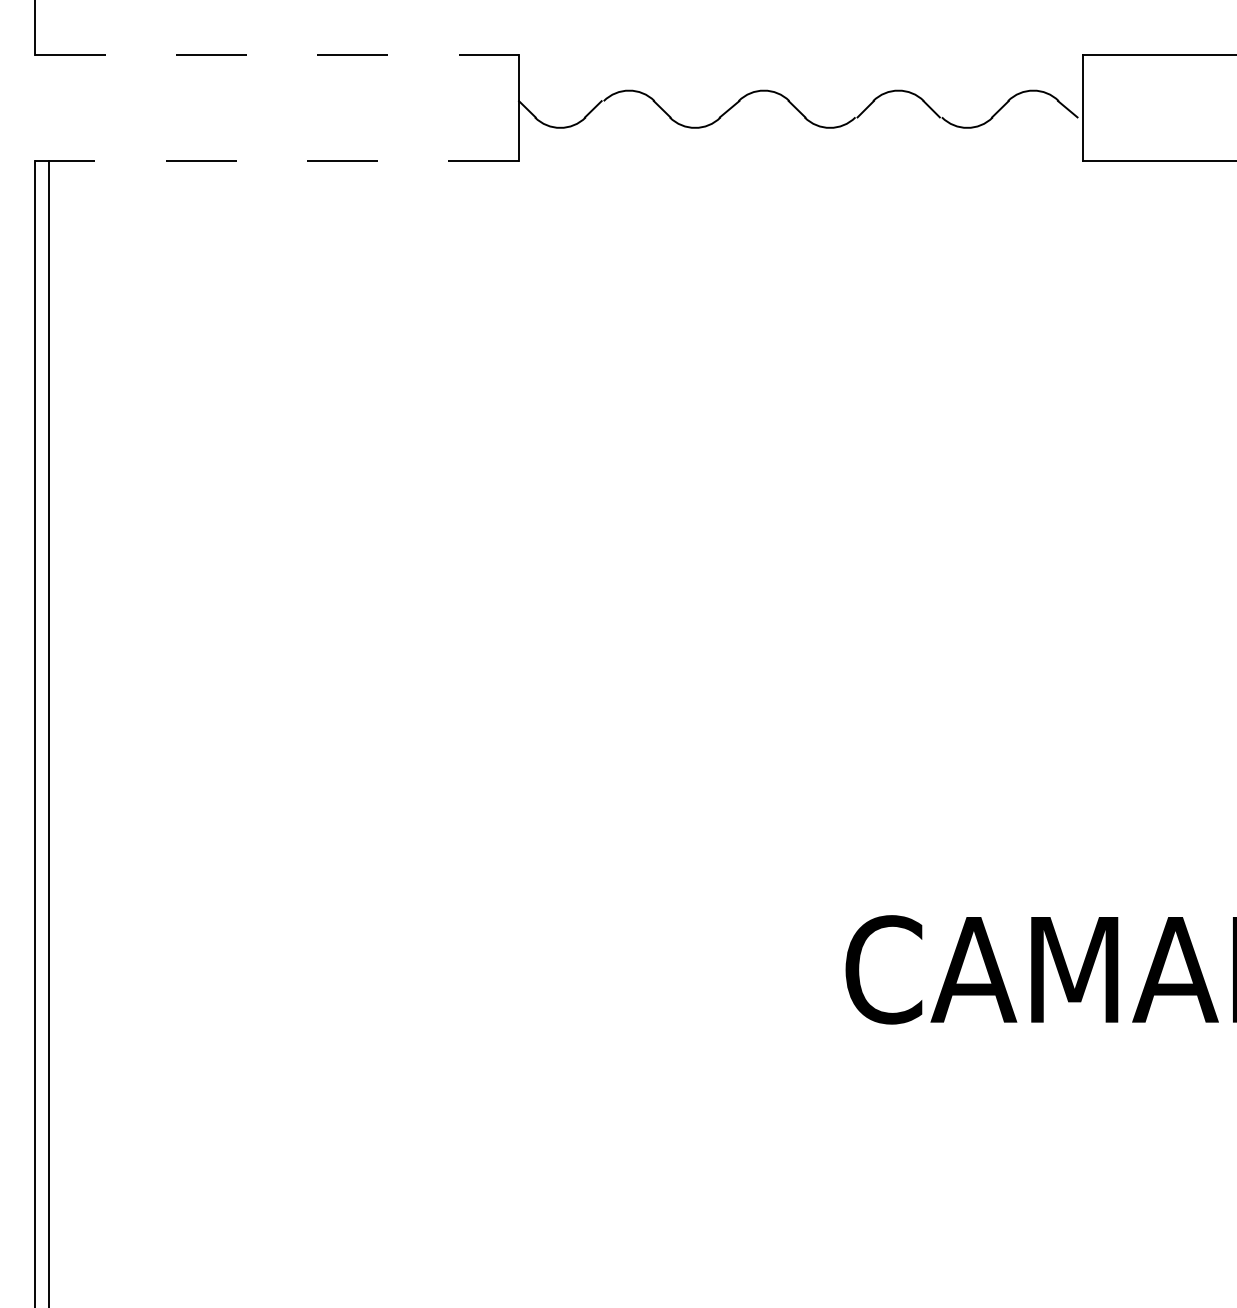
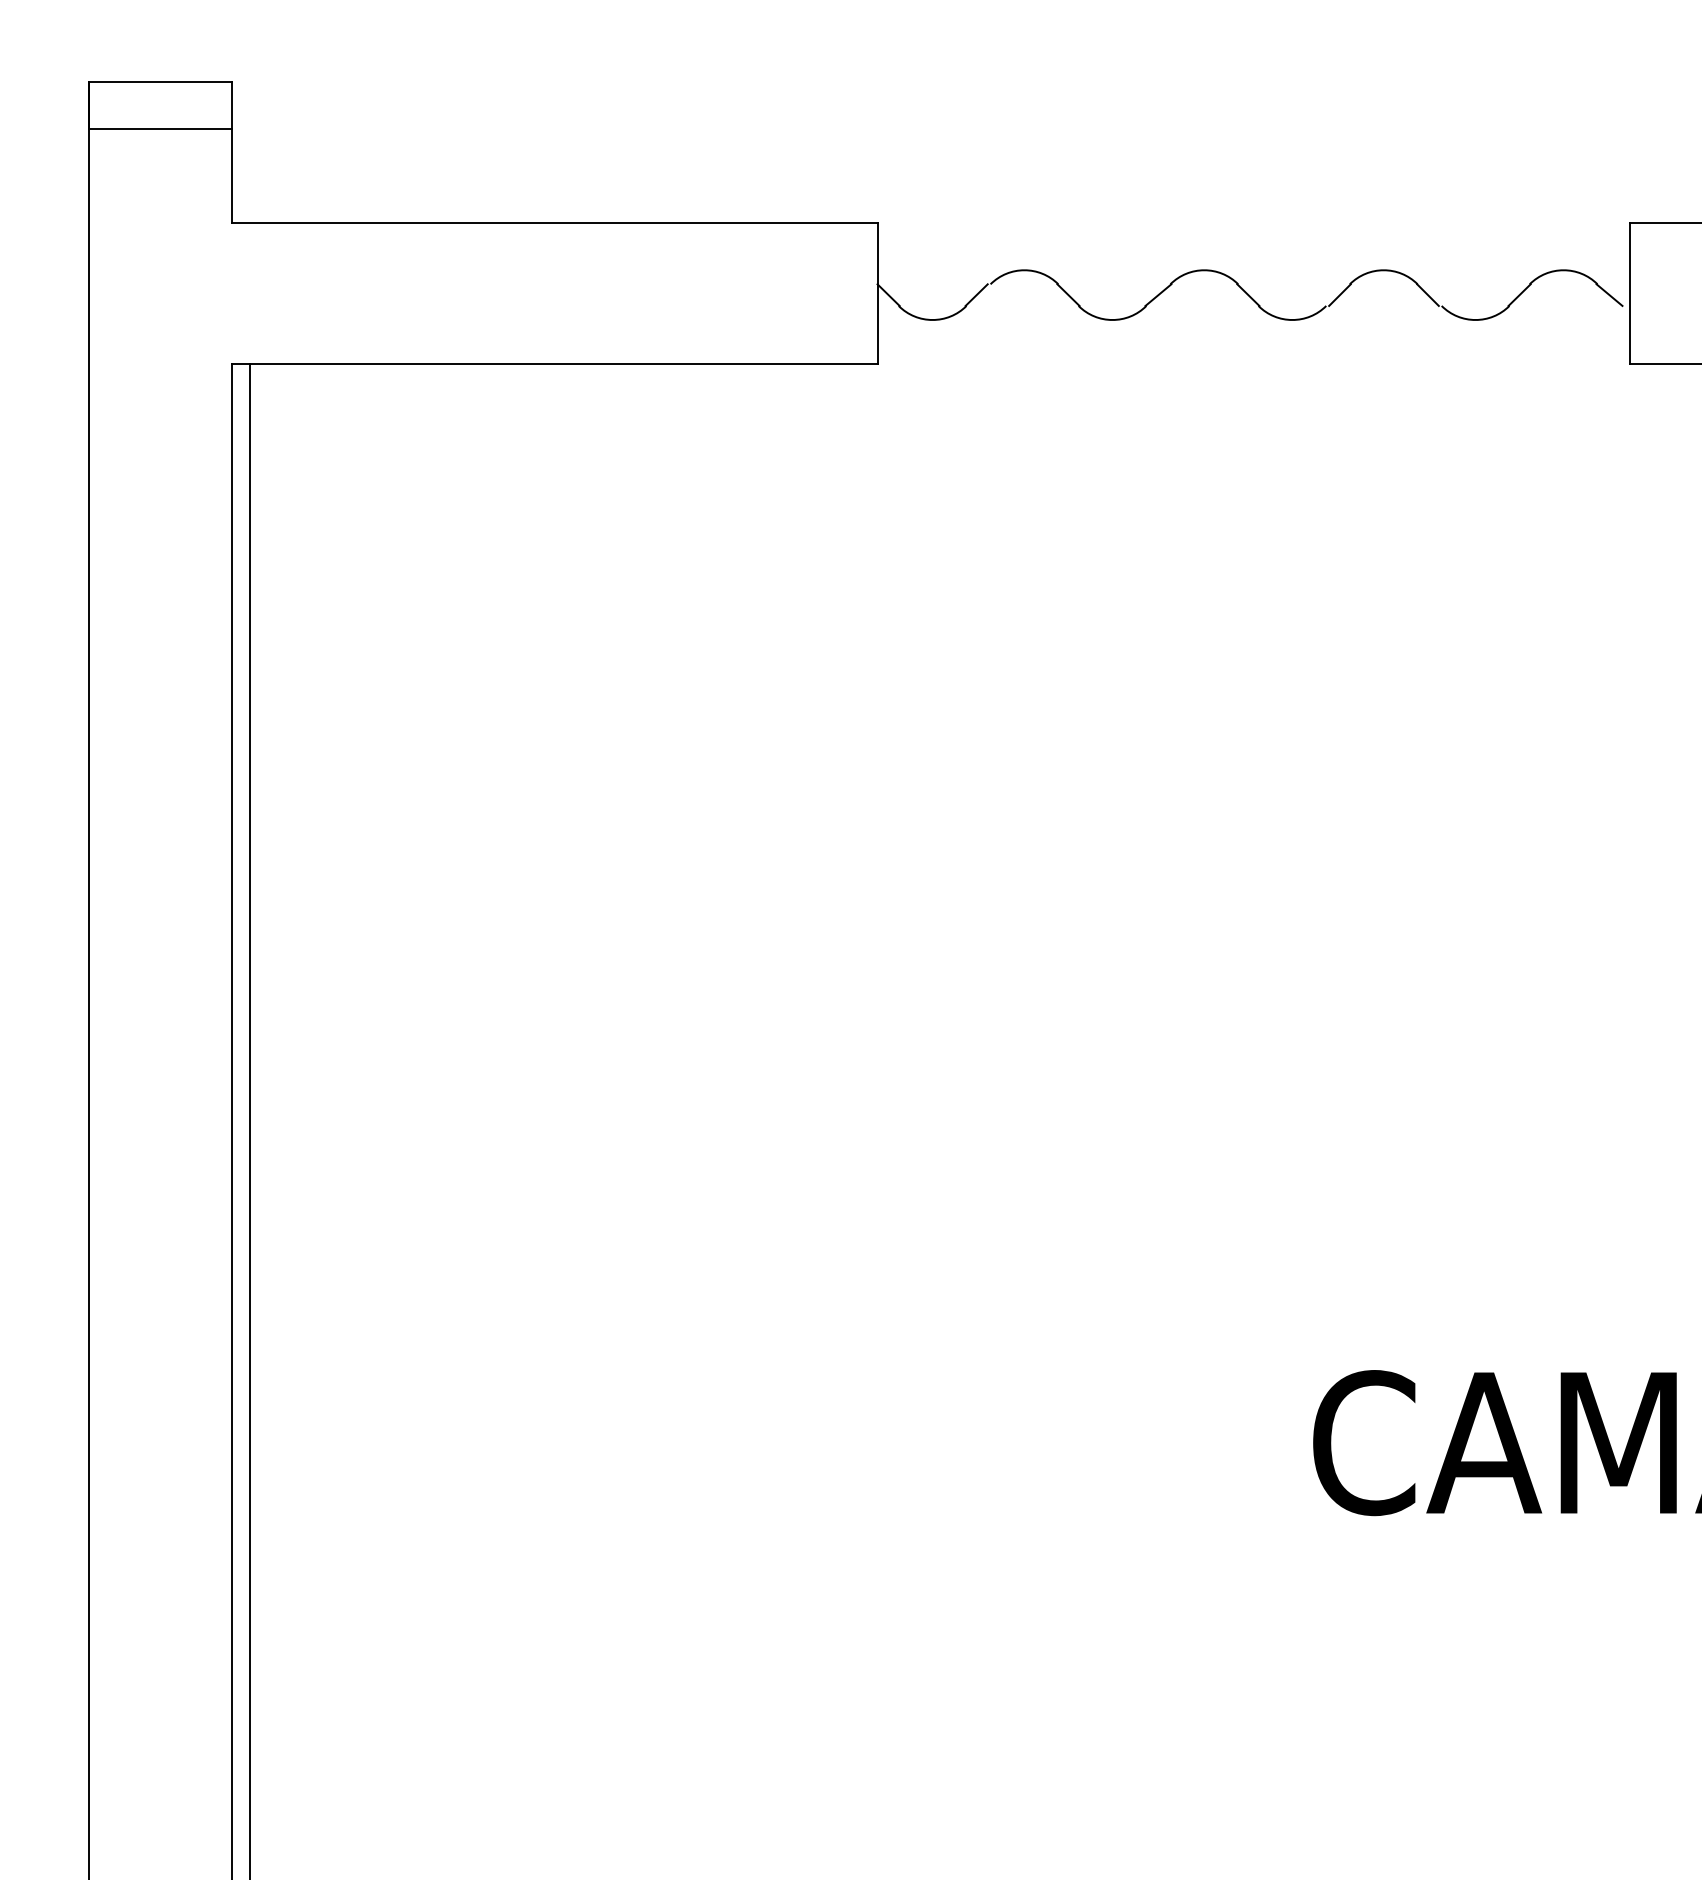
line: (276, 54) -> (554, 222), dashed -> solid
line: (276, 160) -> (554, 363), dashed -> solid

